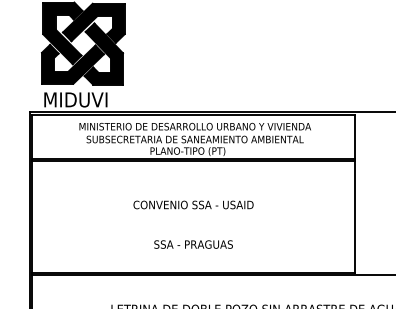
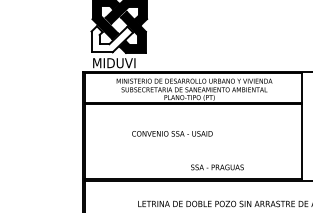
fill: (73, 64) -> (112, 39), removed
text: (193, 204) -> (172, 133), moved
text: (193, 244) -> (217, 167), moved

